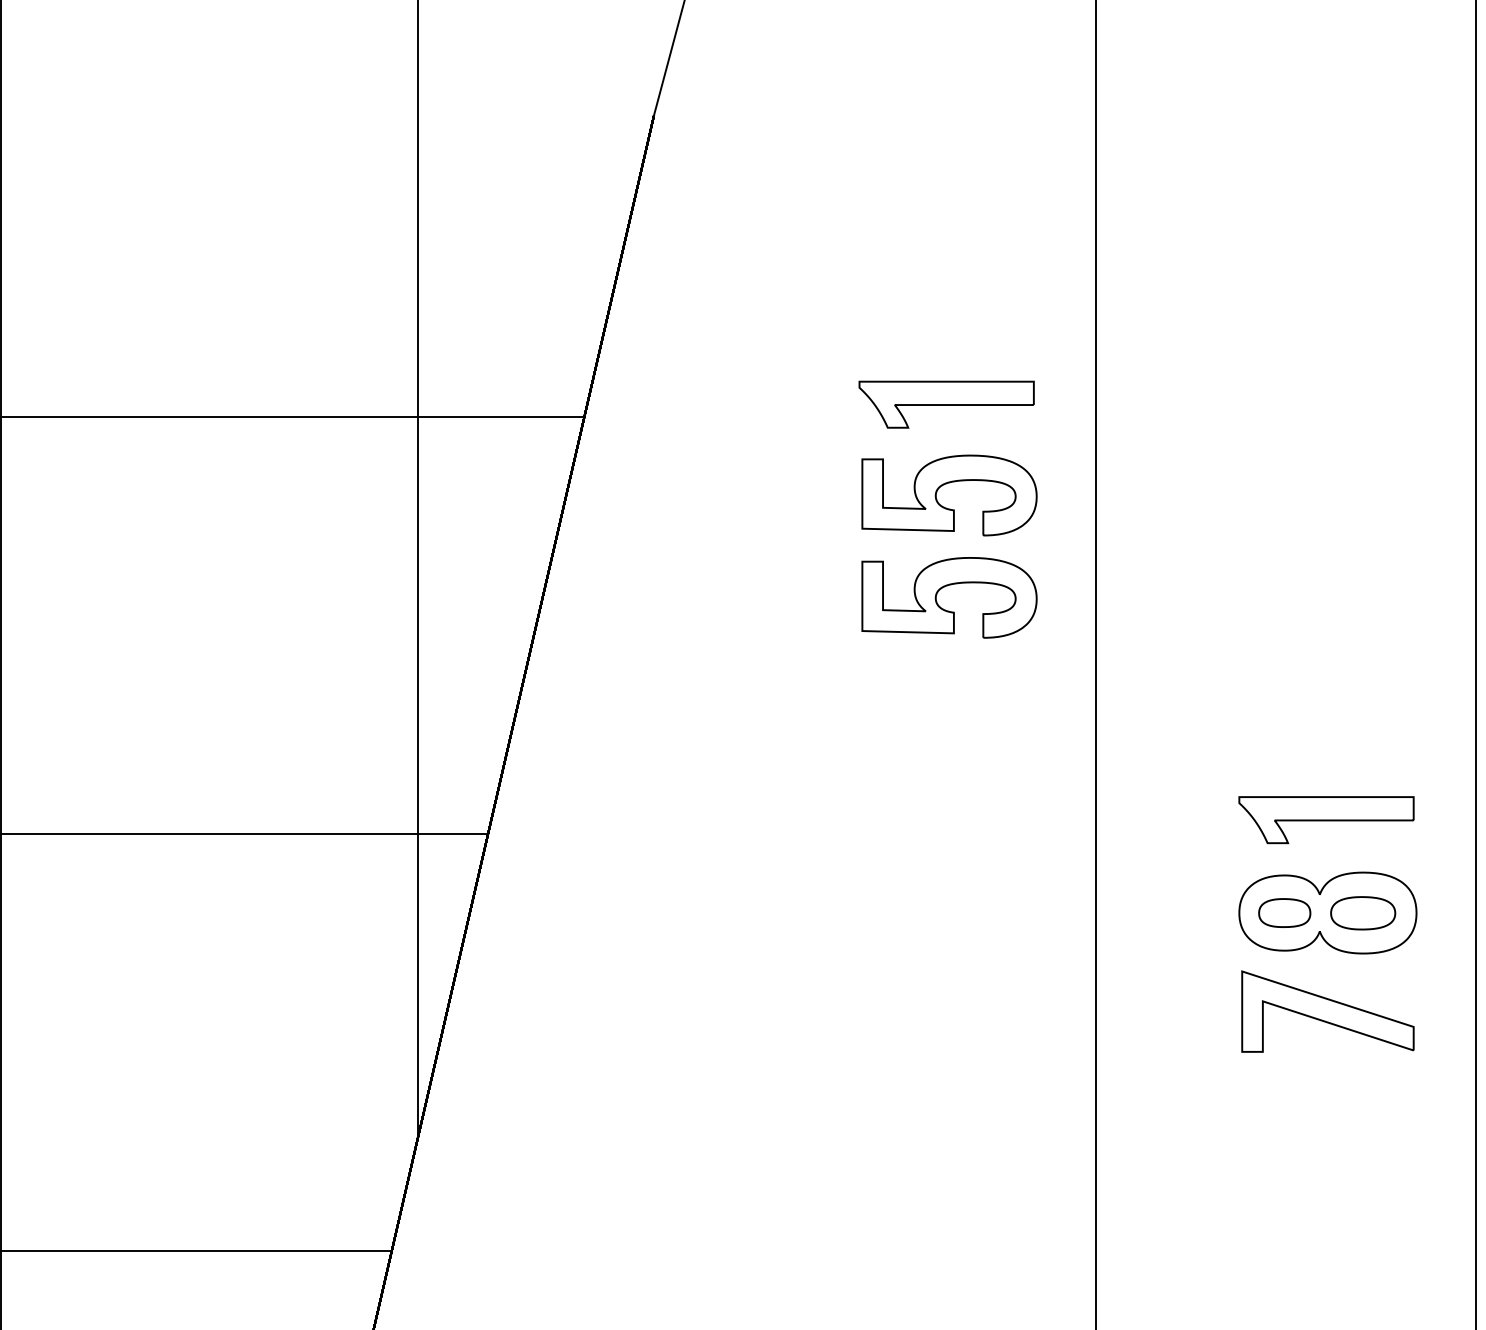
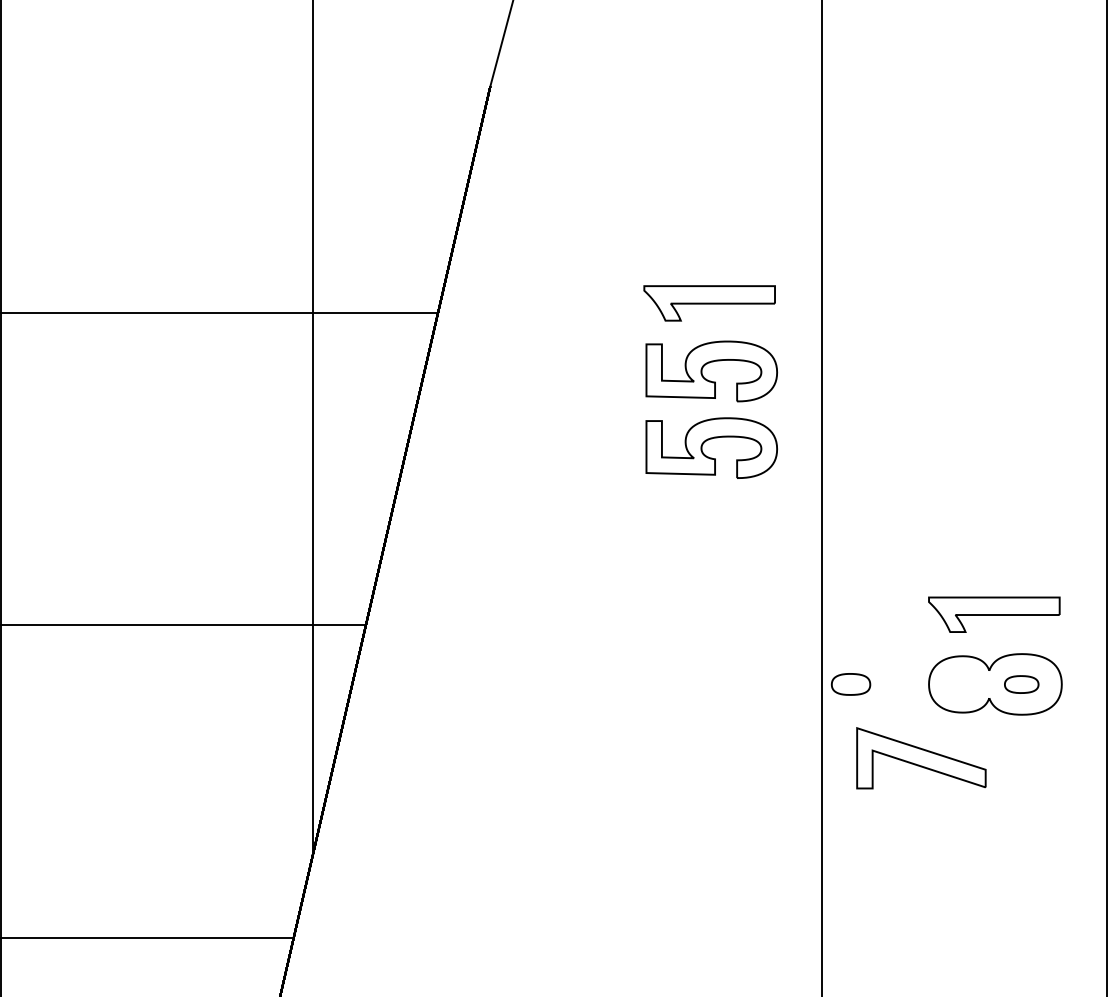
part: (1285, 913) -> (851, 684), moved
part: (1362, 913) -> (1021, 684), size x0.7
part: (1328, 1011) -> (921, 758), moved

